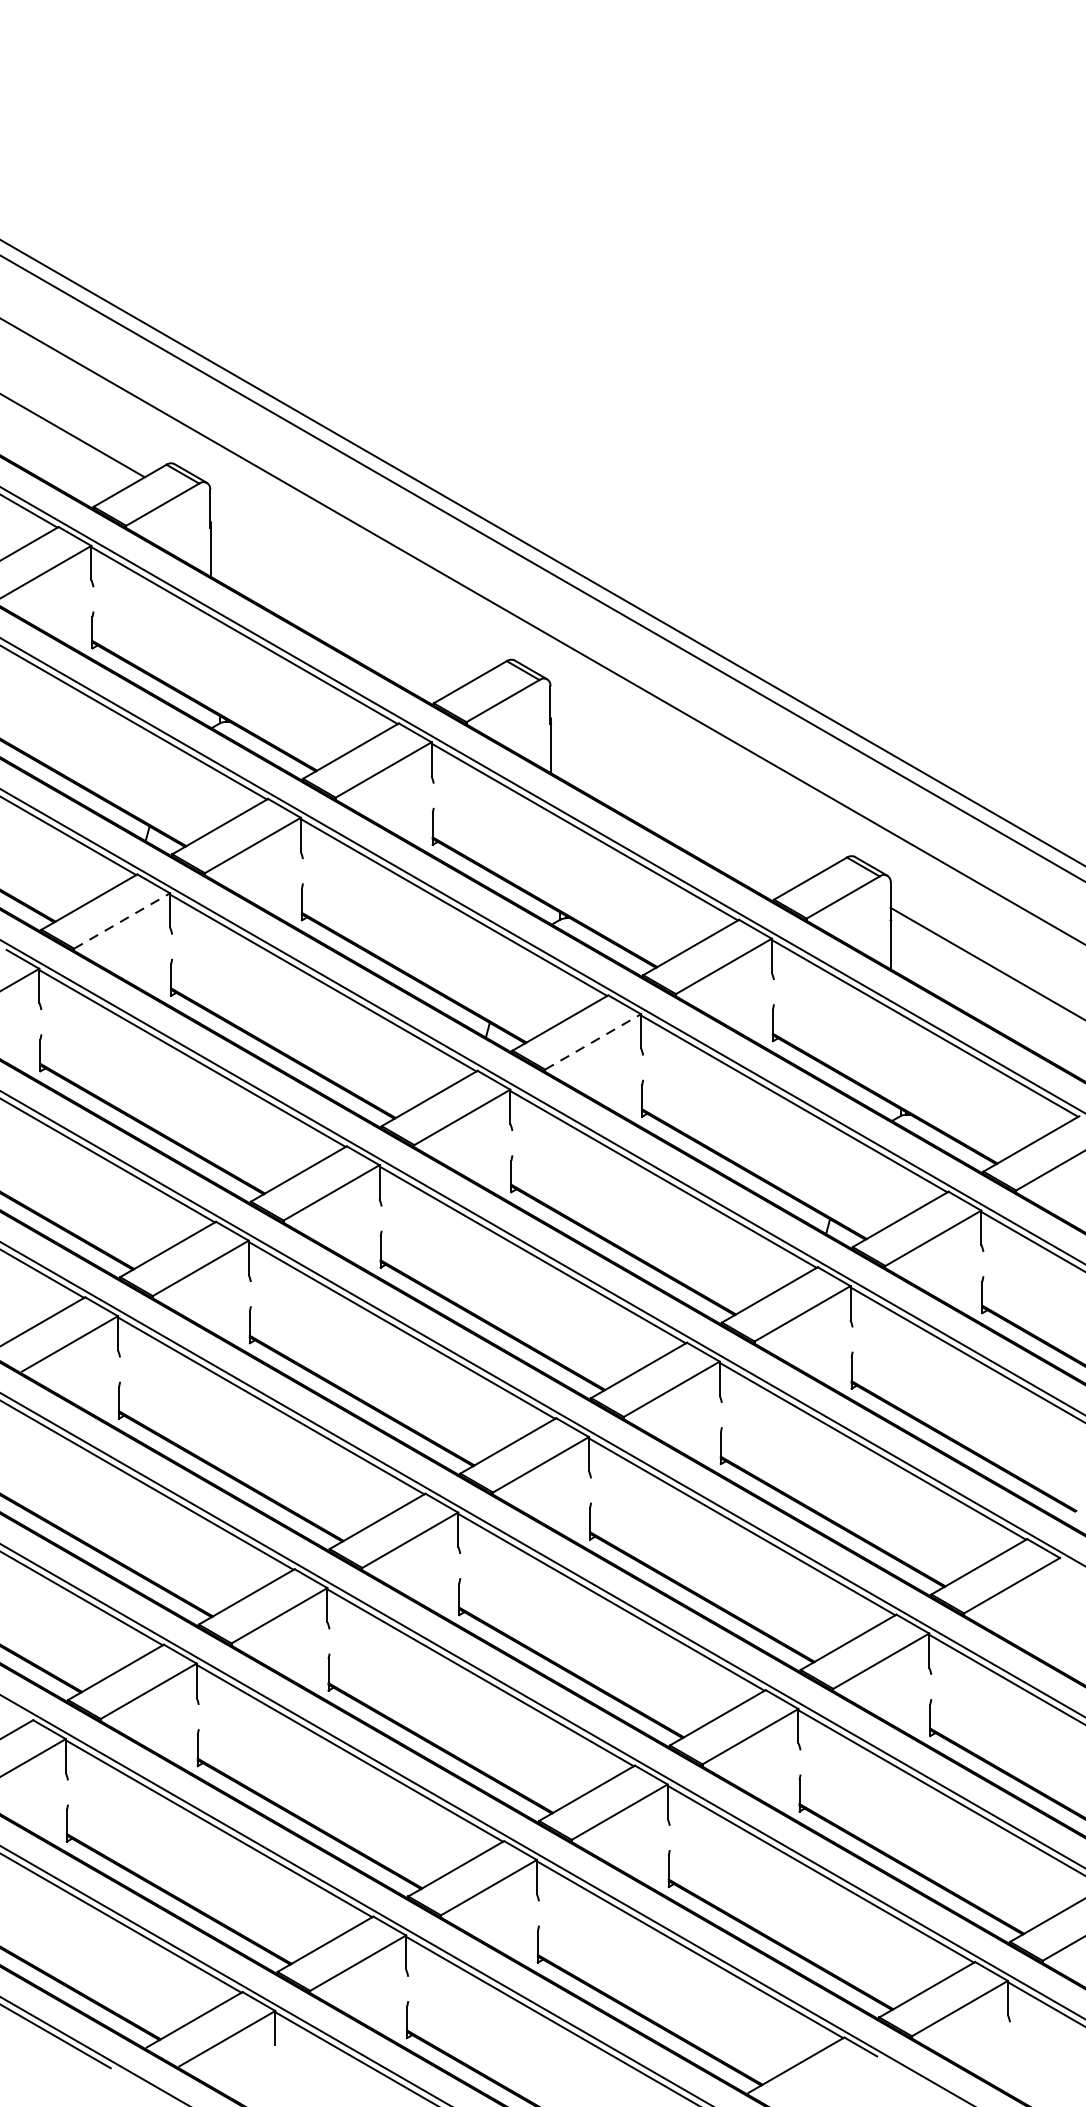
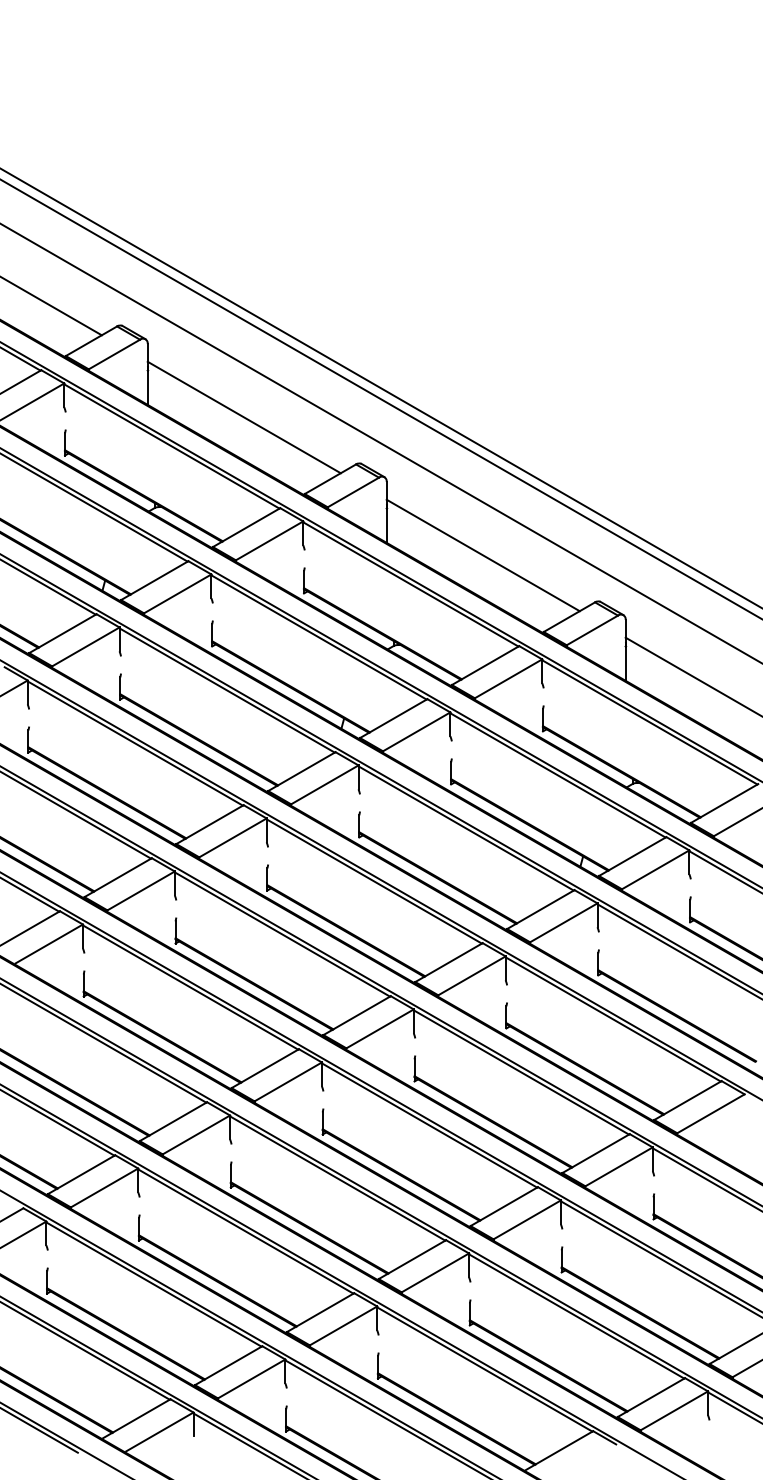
line: (346, 594) -> (243, 417), added
line: (686, 790) -> (482, 555), added
line: (121, 920) -> (85, 646), dashed -> solid
line: (592, 1041) -> (416, 731), dashed -> solid

